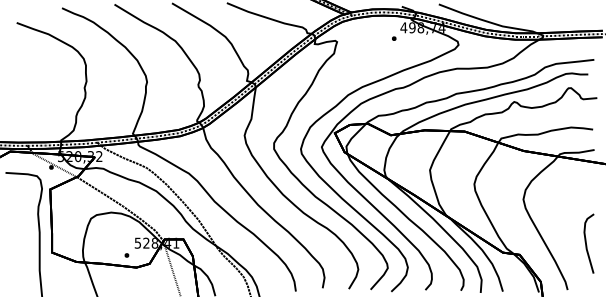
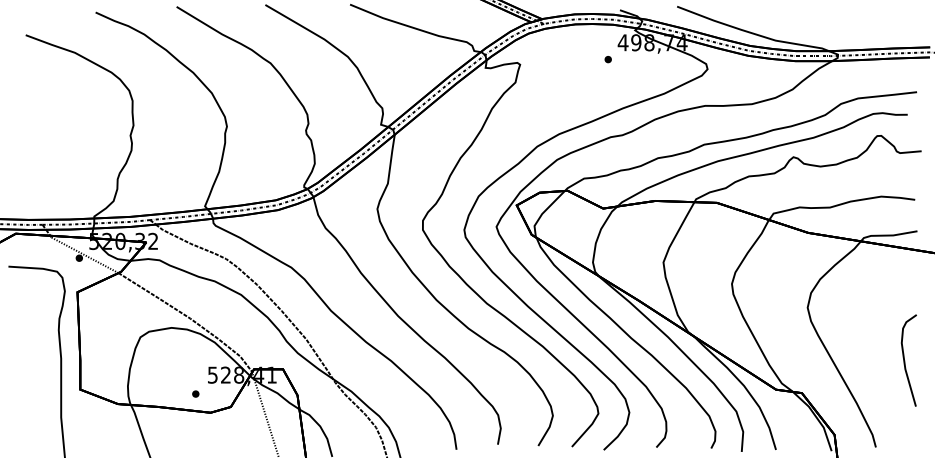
curve: (586, 243) -> (904, 360), moved

